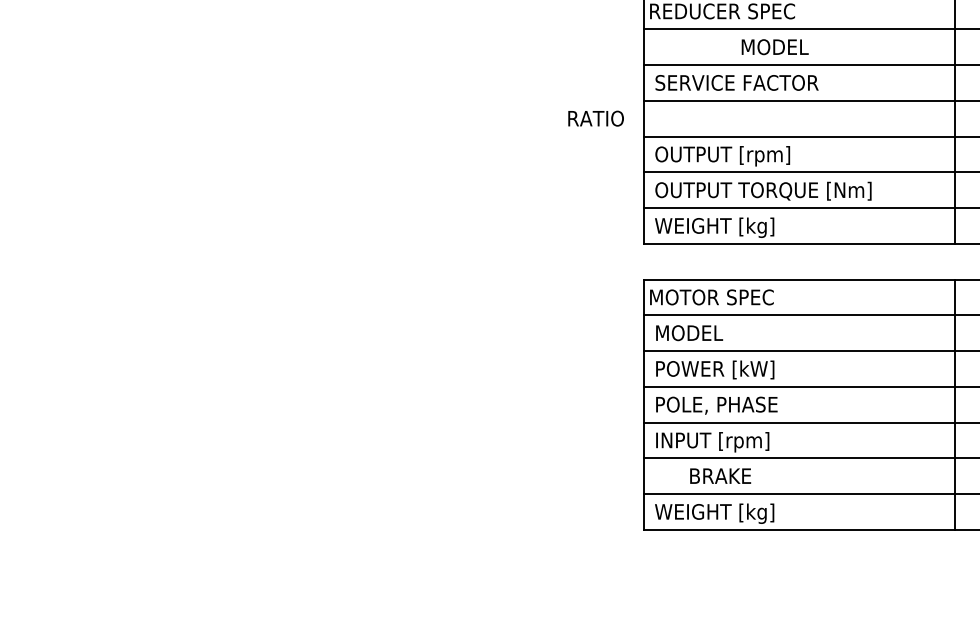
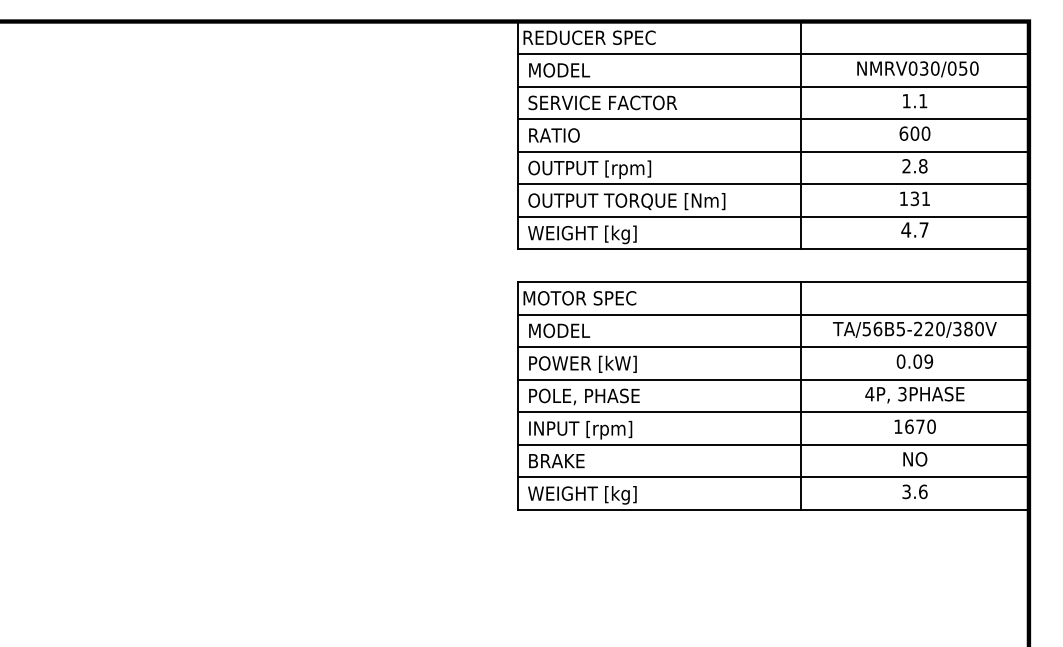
text: (775, 47) -> (559, 70), moved
text: (596, 118) -> (554, 135), moved
text: (720, 476) -> (556, 461), moved

